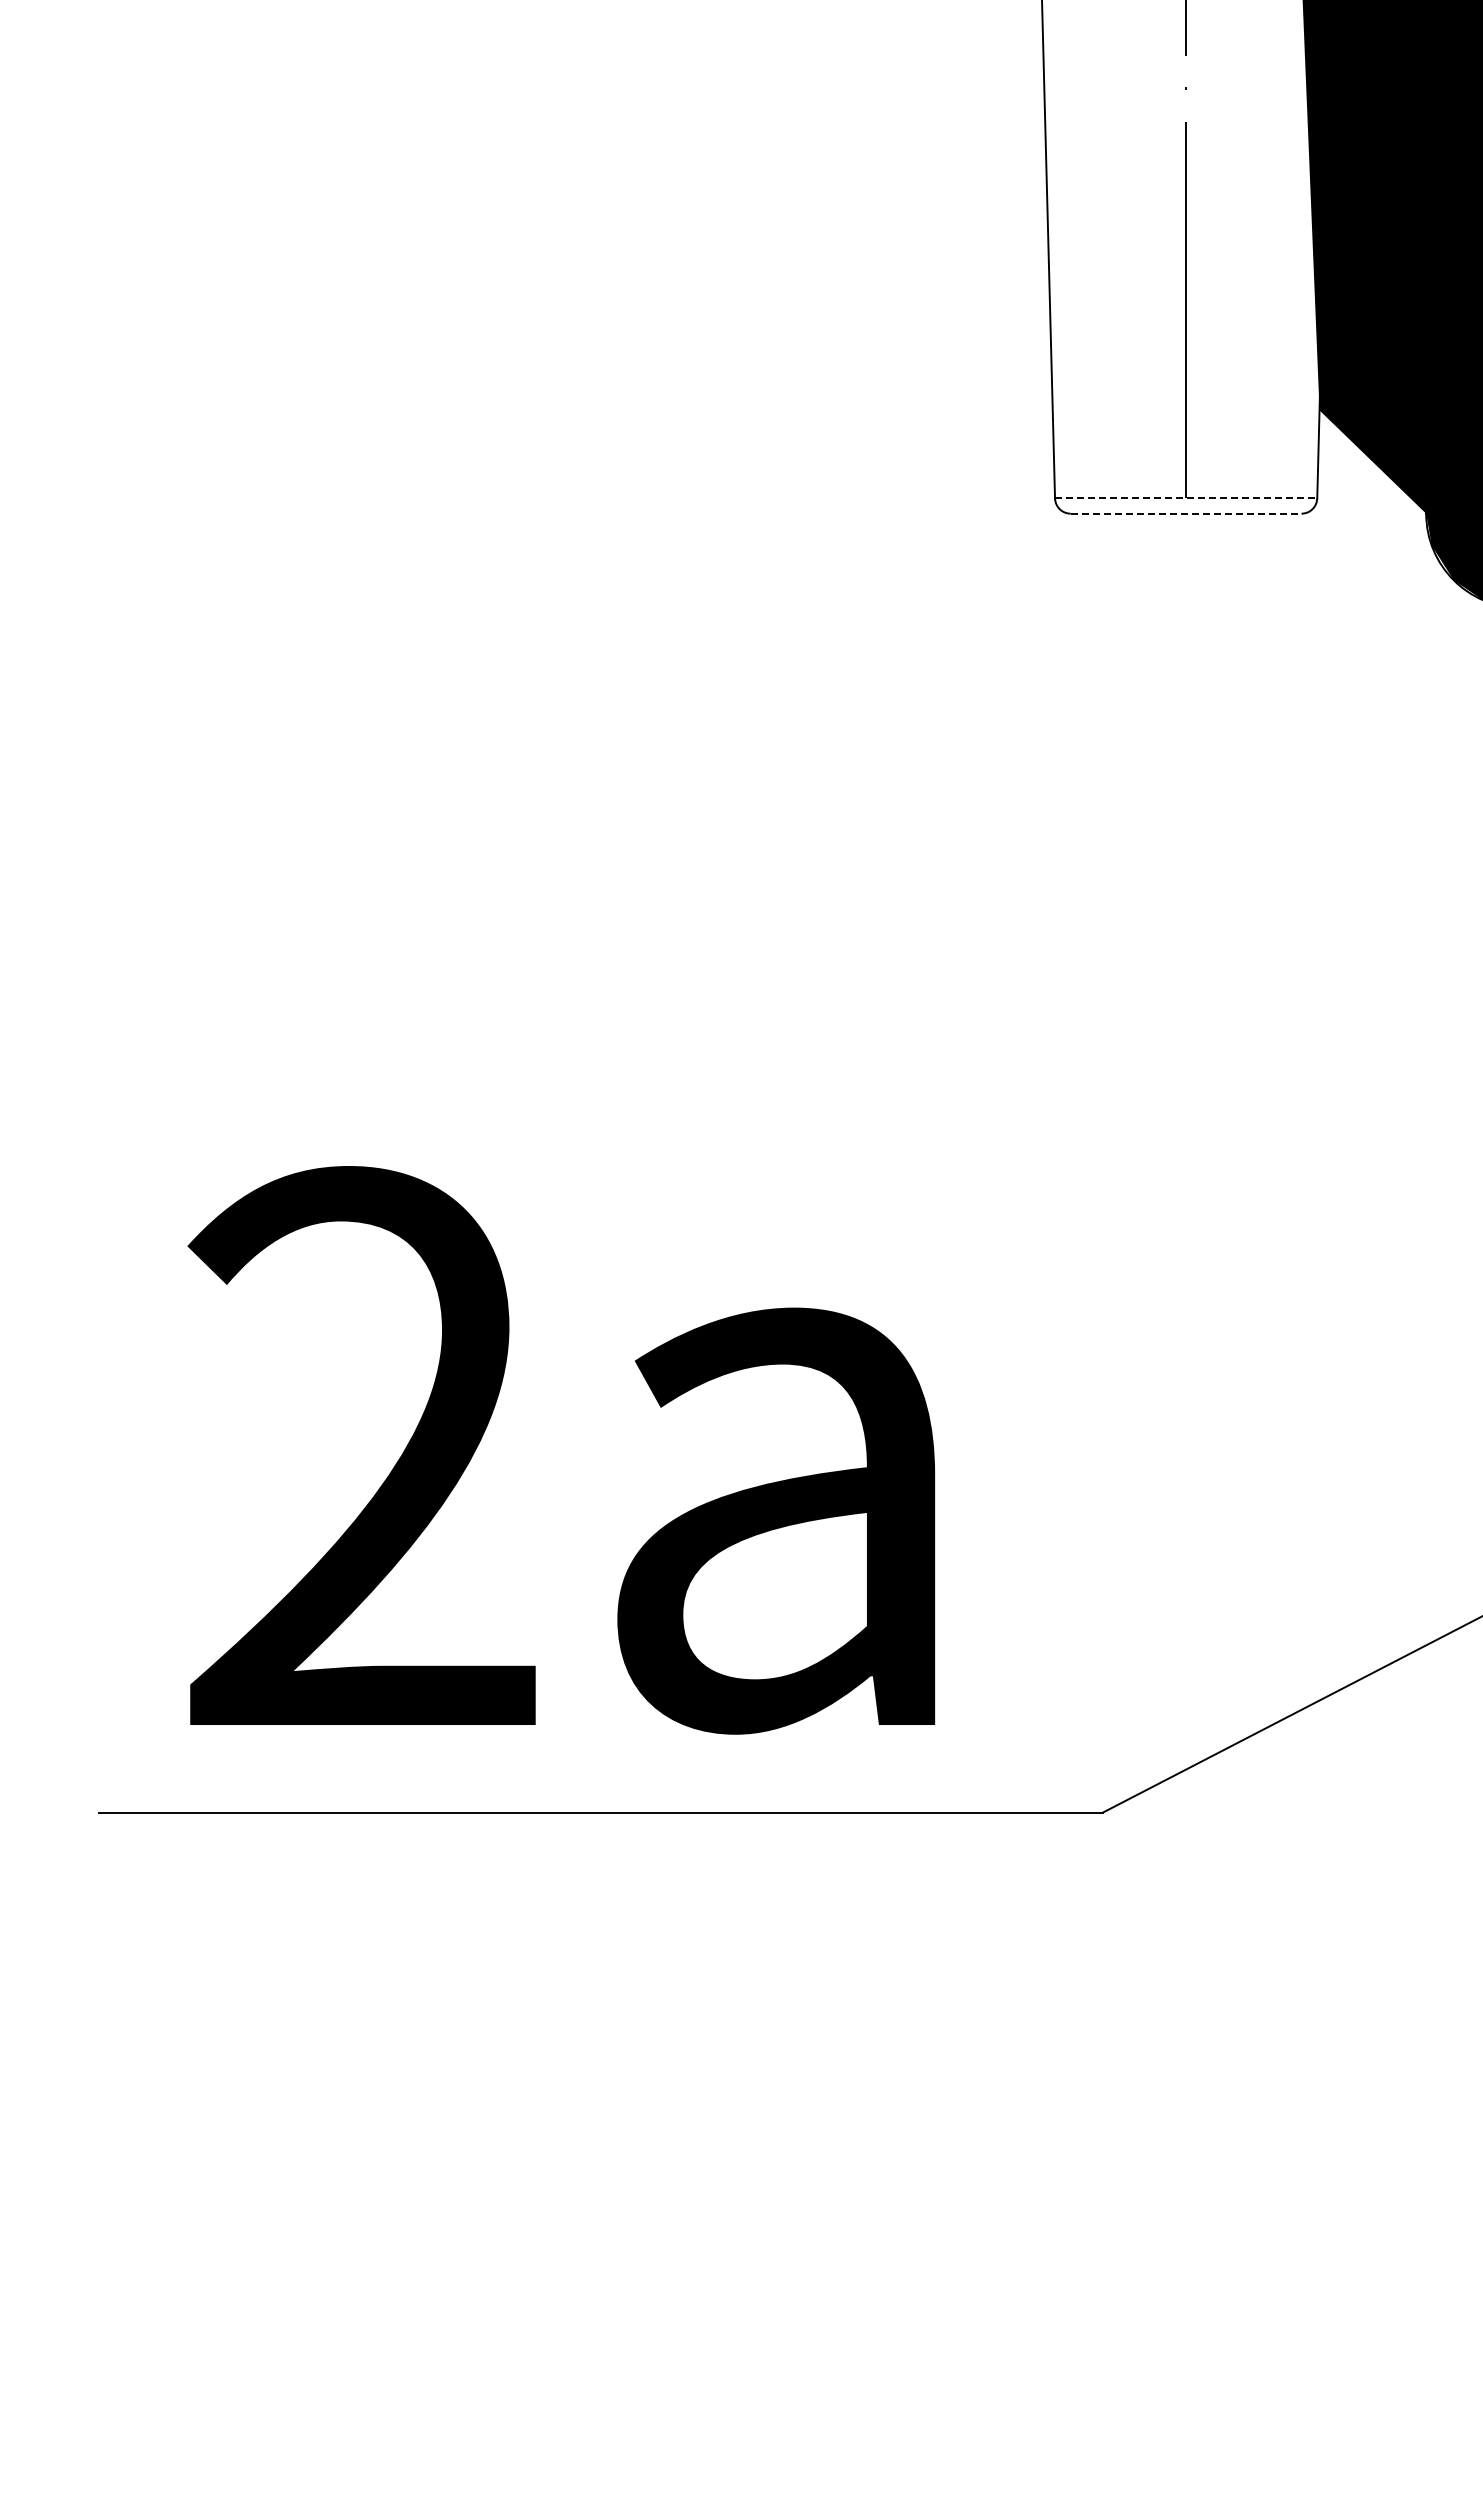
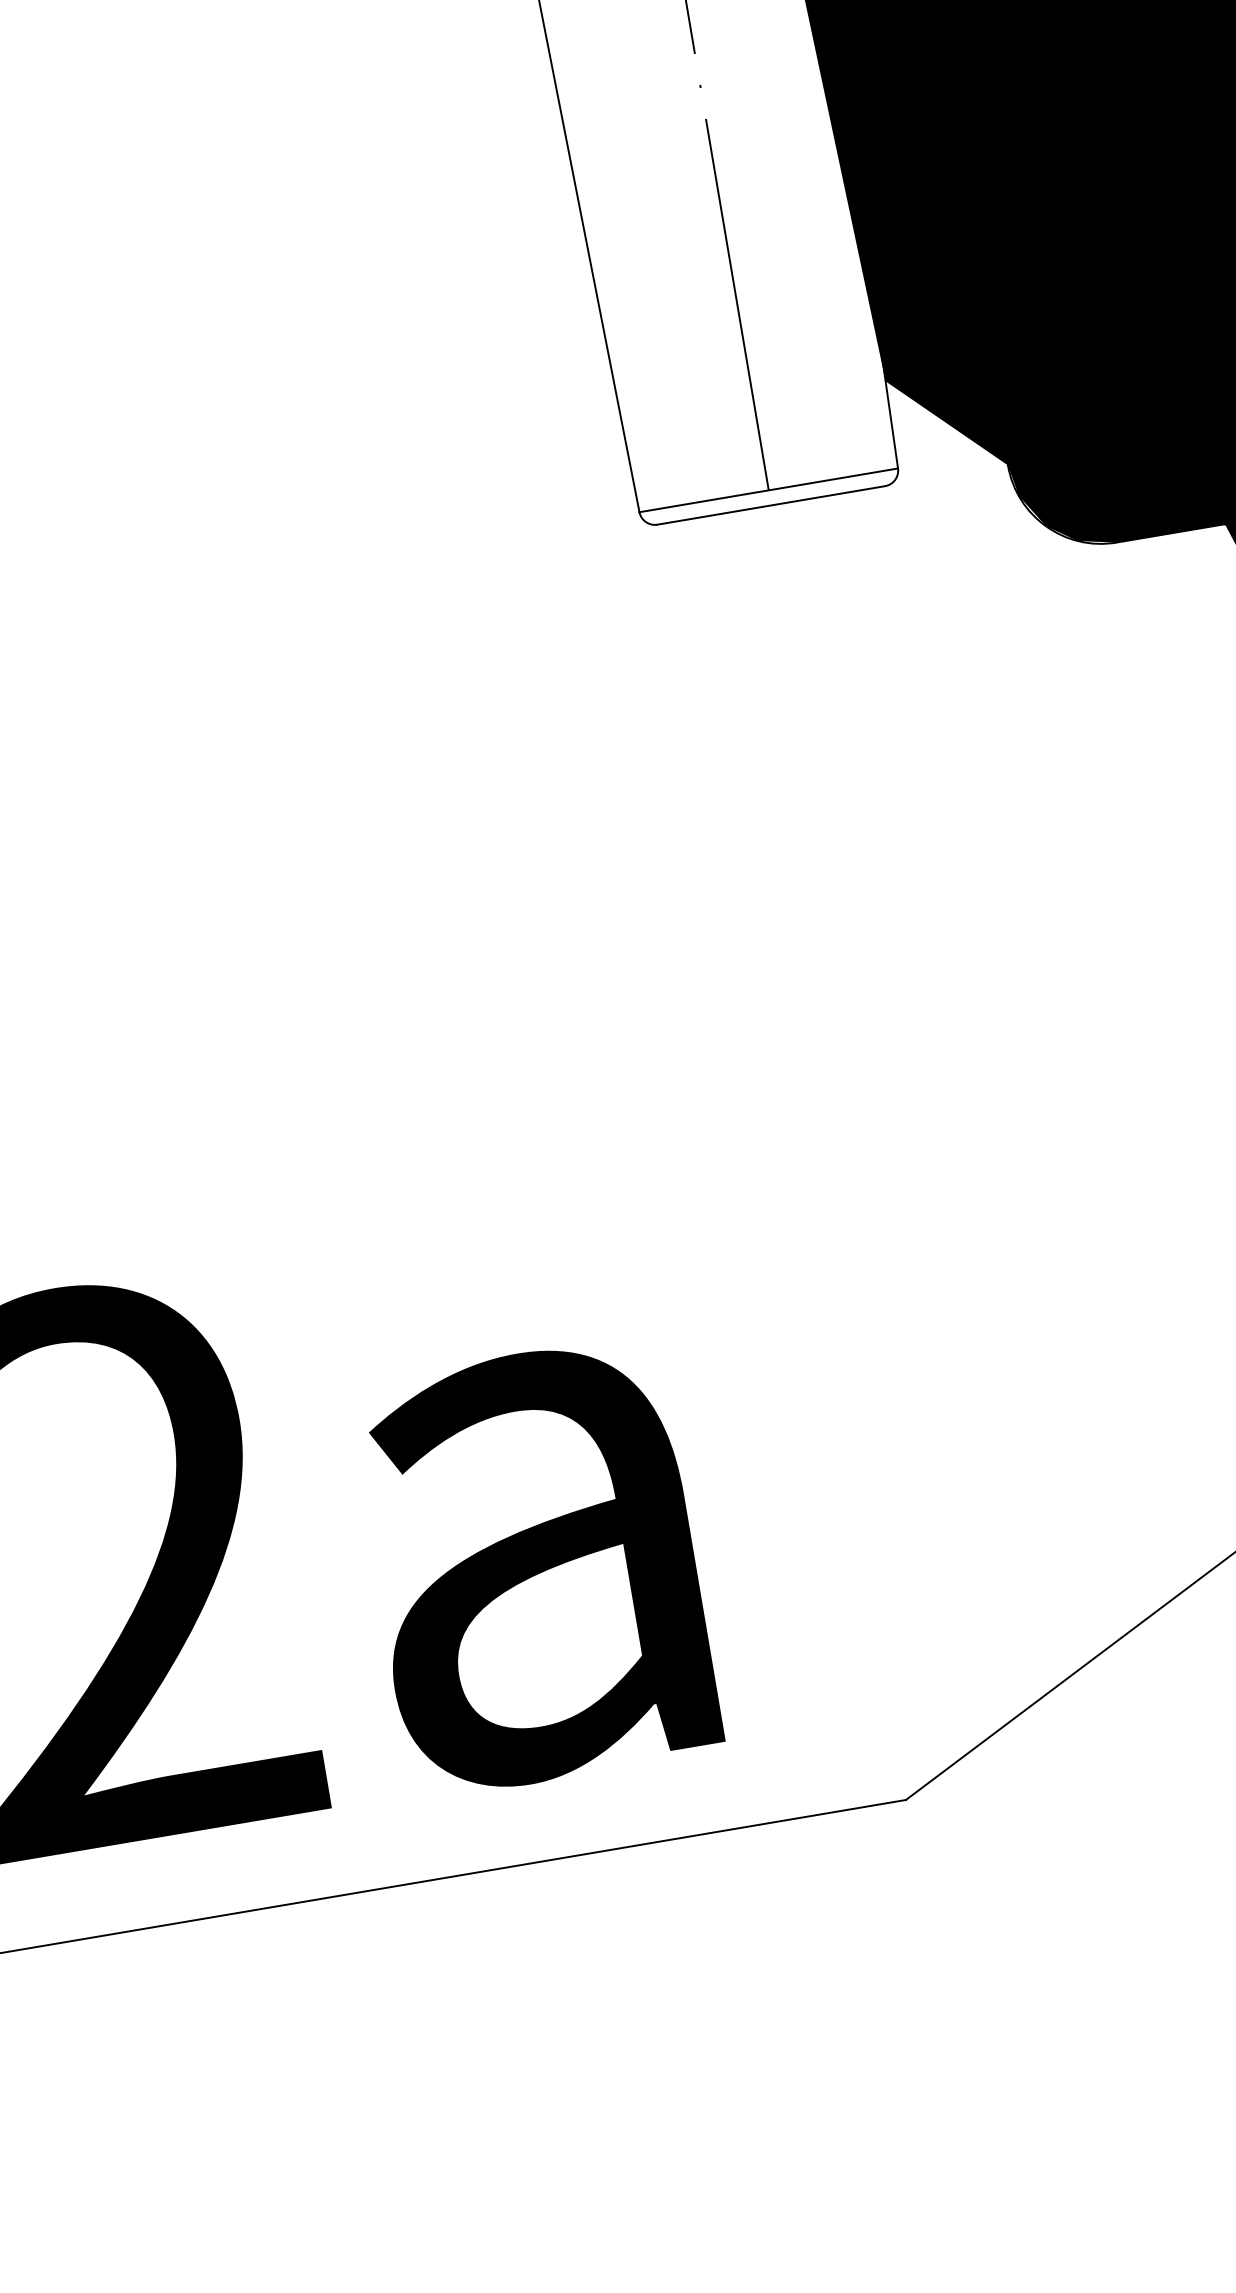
line: (1186, 498) -> (769, 490), dashed -> solid
line: (1186, 513) -> (771, 505), dashed -> solid

